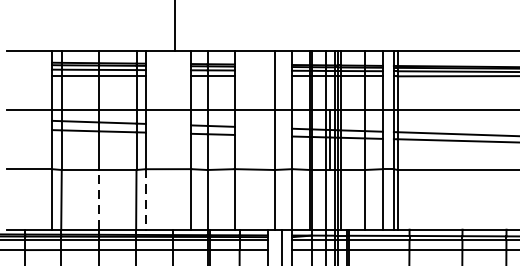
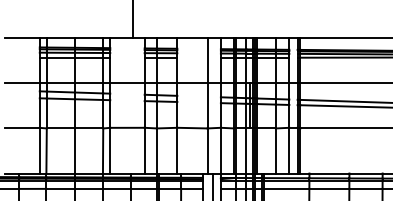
line: (99, 199) -> (75, 150), dashed -> solid
line: (146, 199) -> (110, 150), dashed -> solid

